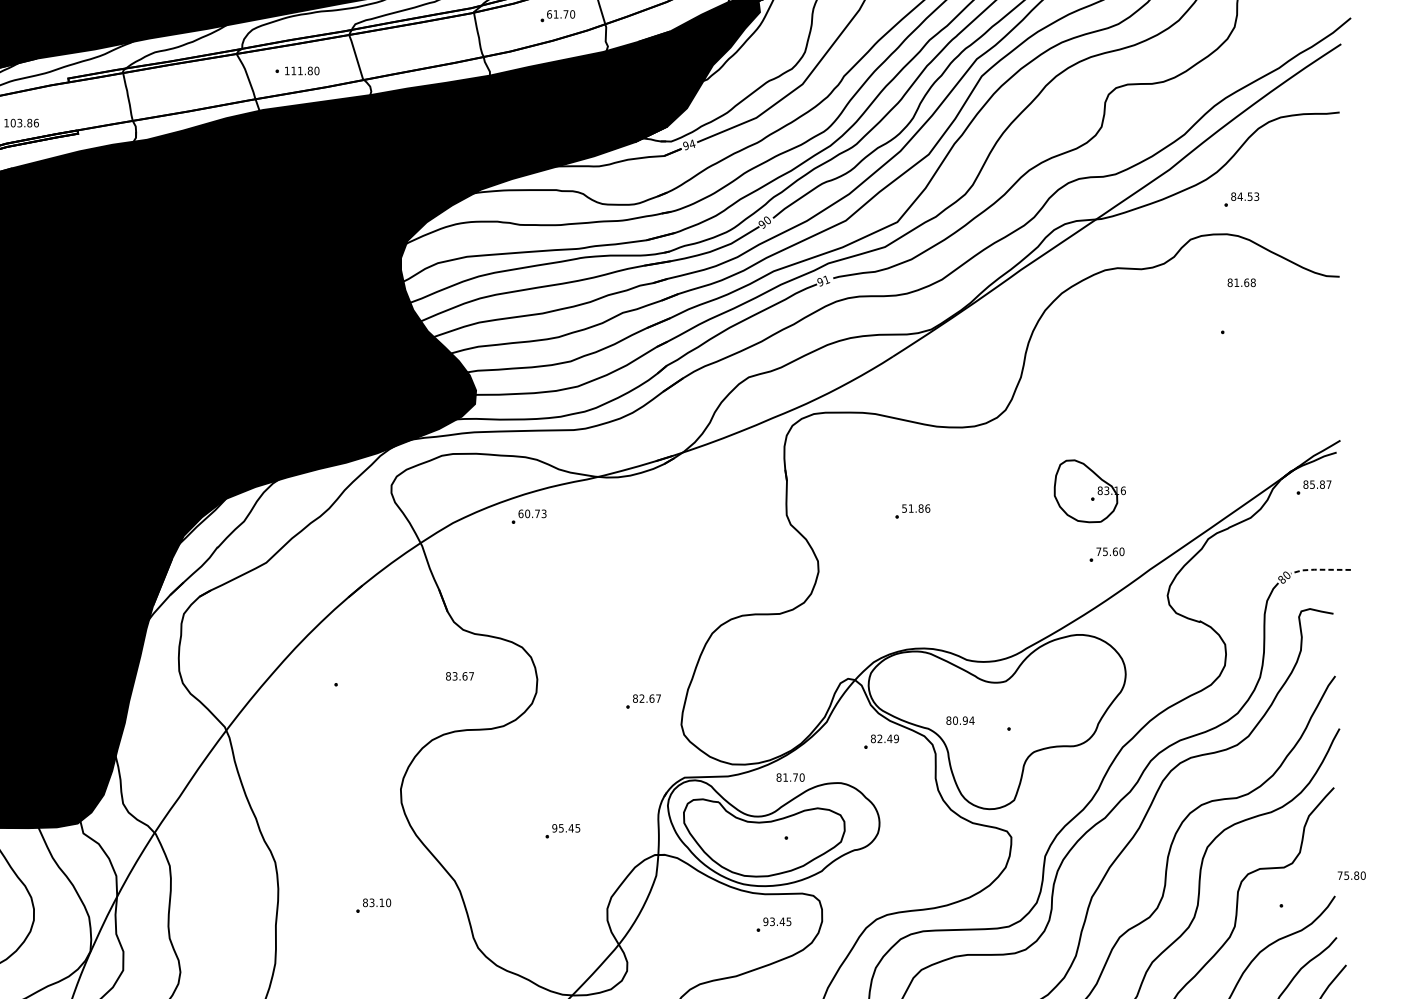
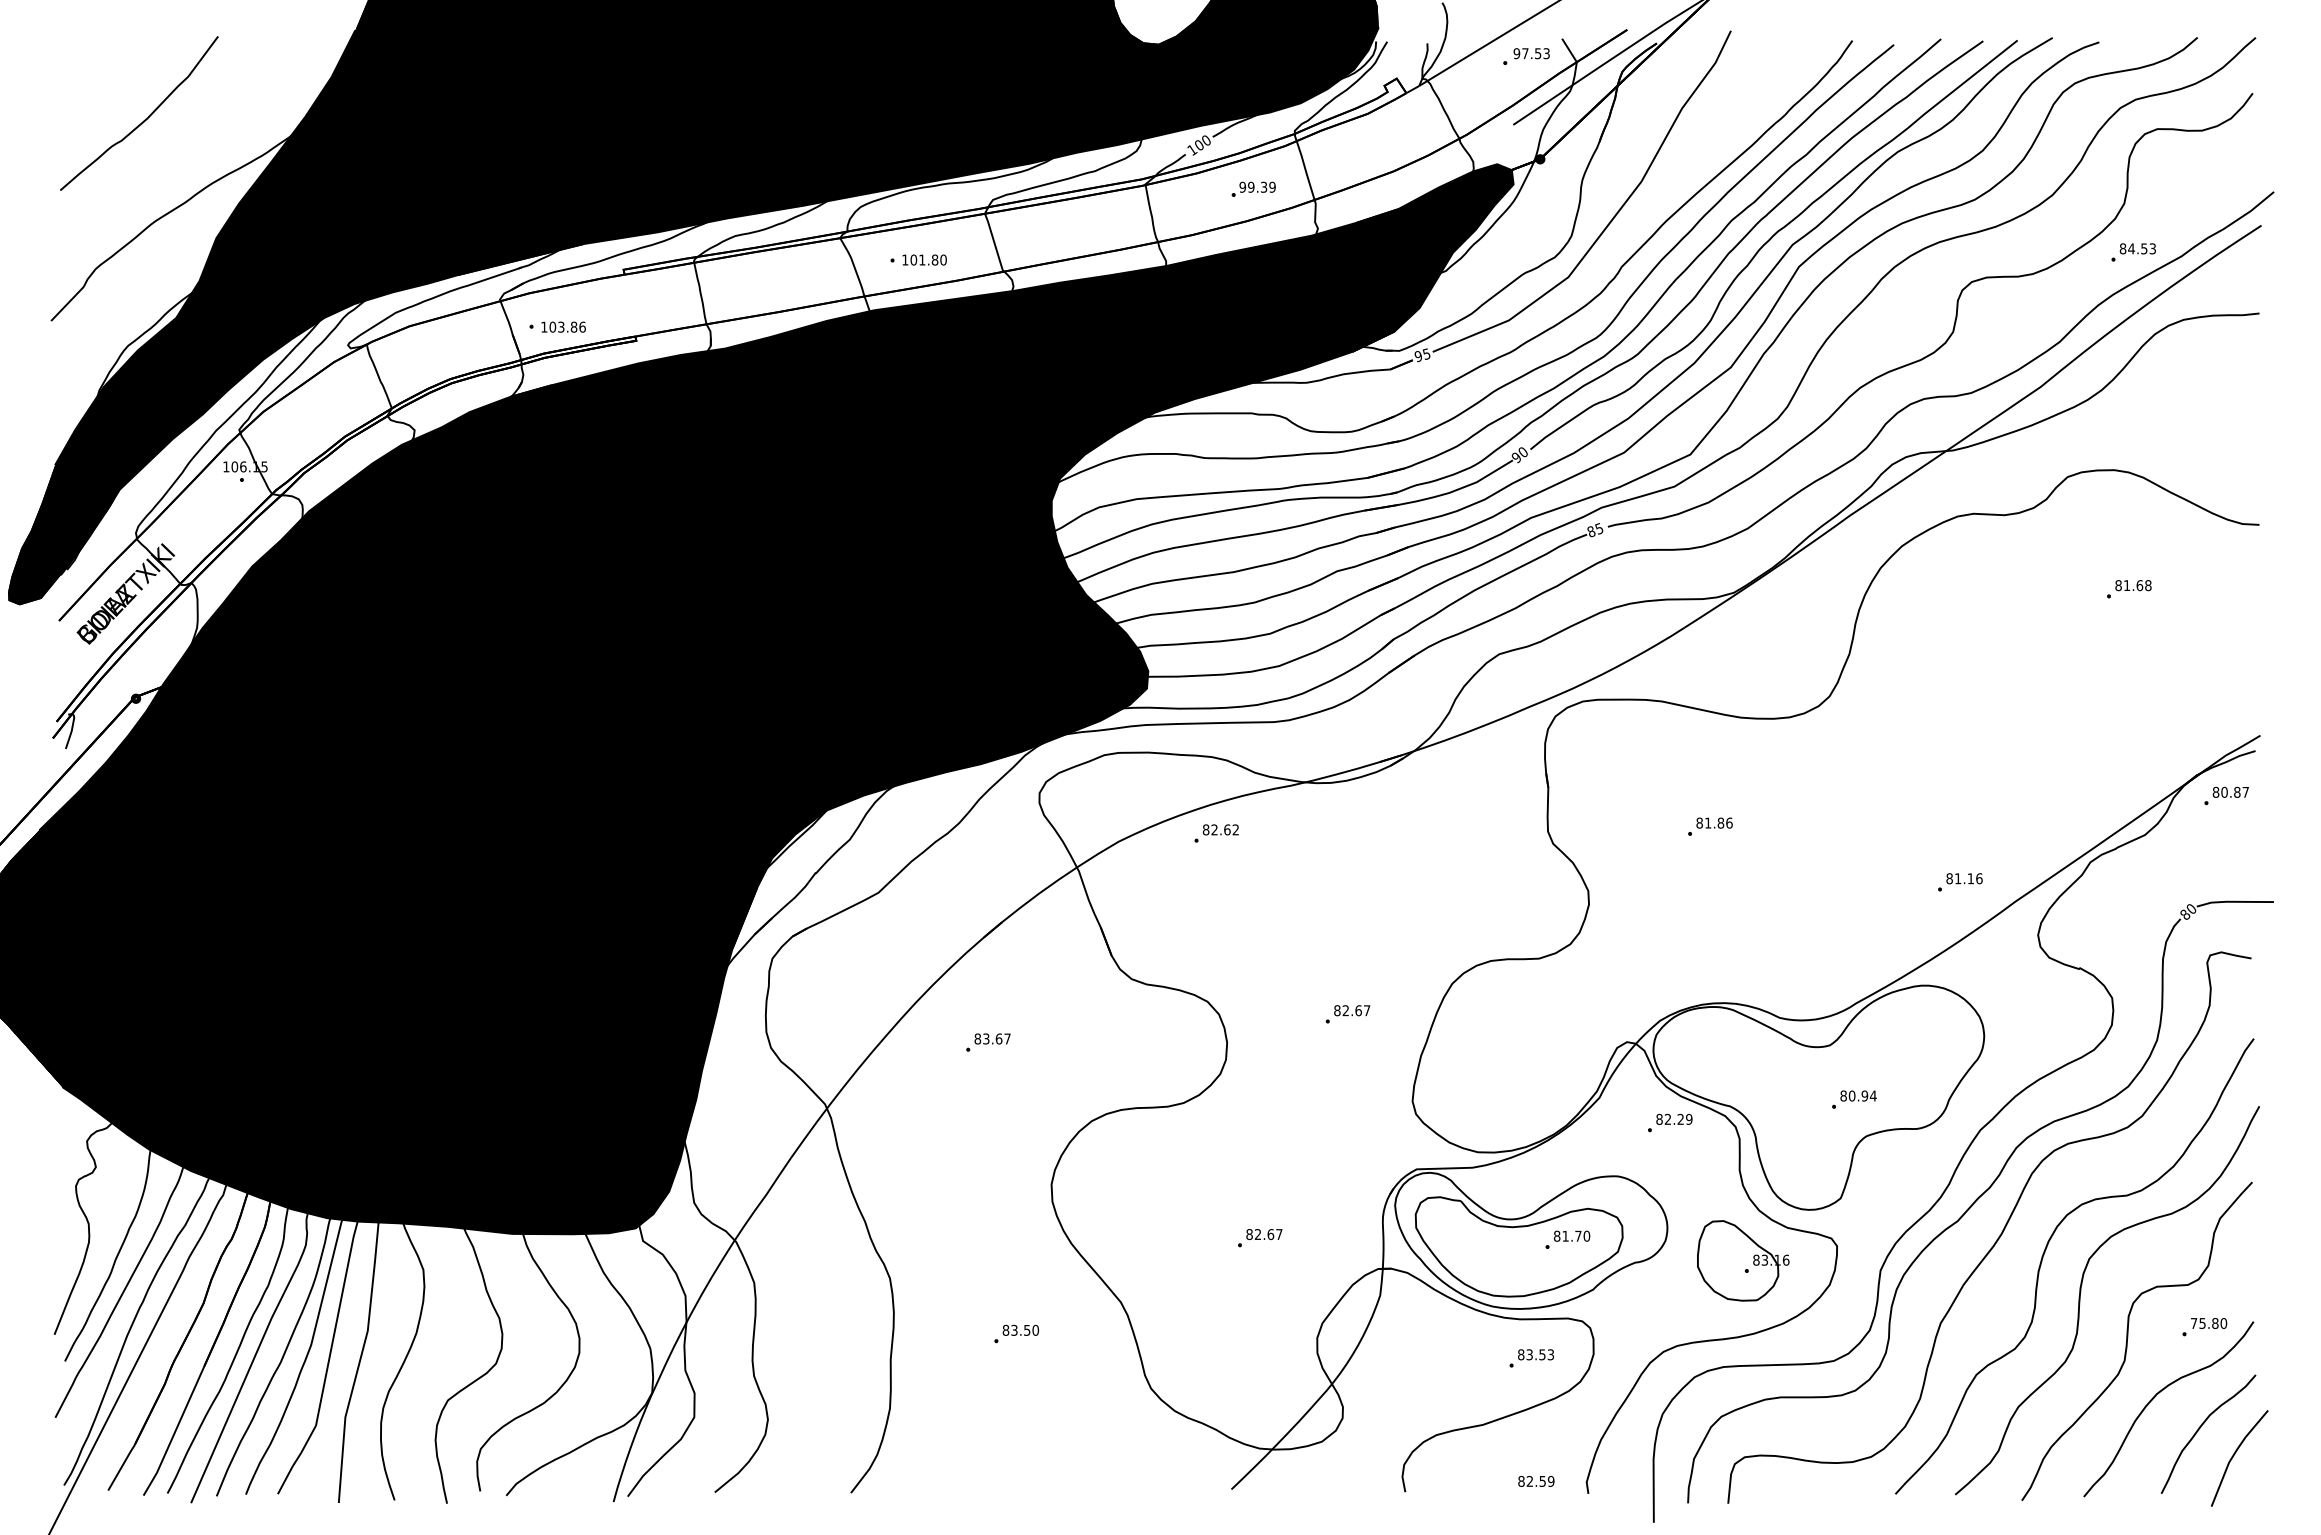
text: (560, 13) -> (1257, 186), 61.70 -> 99.39
text: (293, 70) -> (913, 259), 111.80 -> 101.80
text: (692, 143) -> (1426, 353), 94 -> 95
part: (1241, 199) -> (2133, 252), moved
text: (823, 281) -> (1595, 530), 91 -> 85
text: (1241, 282) -> (2133, 585), moved
text: (1312, 484) -> (2224, 791), 85.87 -> 80.87
part: (1090, 491) -> (1743, 1260), moved
text: (904, 508) -> (1699, 822), 51.86 -> 81.86
text: (532, 513) -> (1220, 829), 60.73 -> 82.62
text: (1110, 551) -> (1964, 878), 75.60 -> 81.16
line: (1319, 569) -> (2233, 901), dashed -> solid
text: (459, 675) -> (992, 1038), moved
part: (643, 701) -> (1347, 1014), moved
text: (960, 720) -> (1858, 1095), moved
text: (889, 738) -> (1680, 1118), 82.49 -> 82.29
text: (790, 777) -> (1572, 1235), moved
text: (566, 828) -> (1264, 1234), 95.45 -> 82.67
text: (1352, 875) -> (2209, 1323), moved
text: (382, 902) -> (1027, 1330), 83.10 -> 83.50
text: (776, 921) -> (1535, 1354), 93.45 -> 83.53

